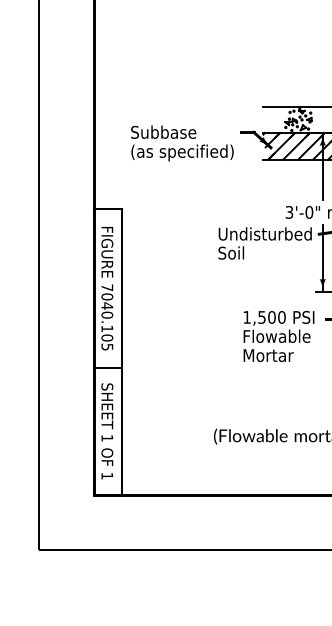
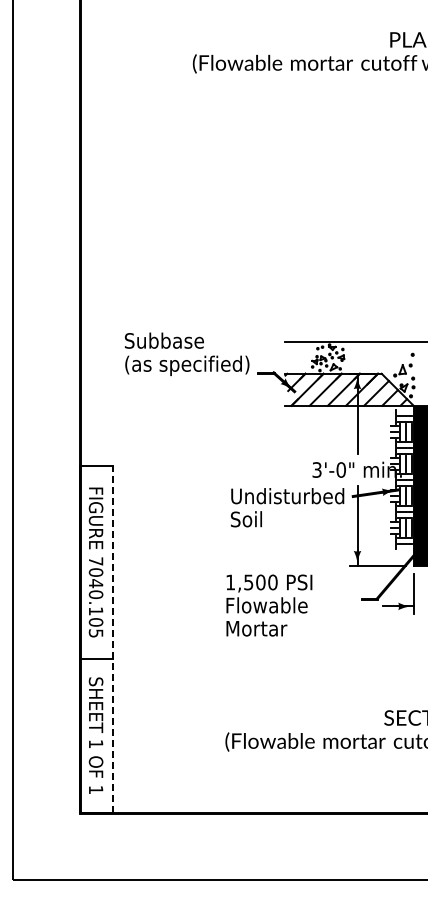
text: (181, 142) -> (186, 353), moved
text: (279, 336) -> (269, 605), moved
line: (121, 351) -> (113, 638), solid -> dashed

